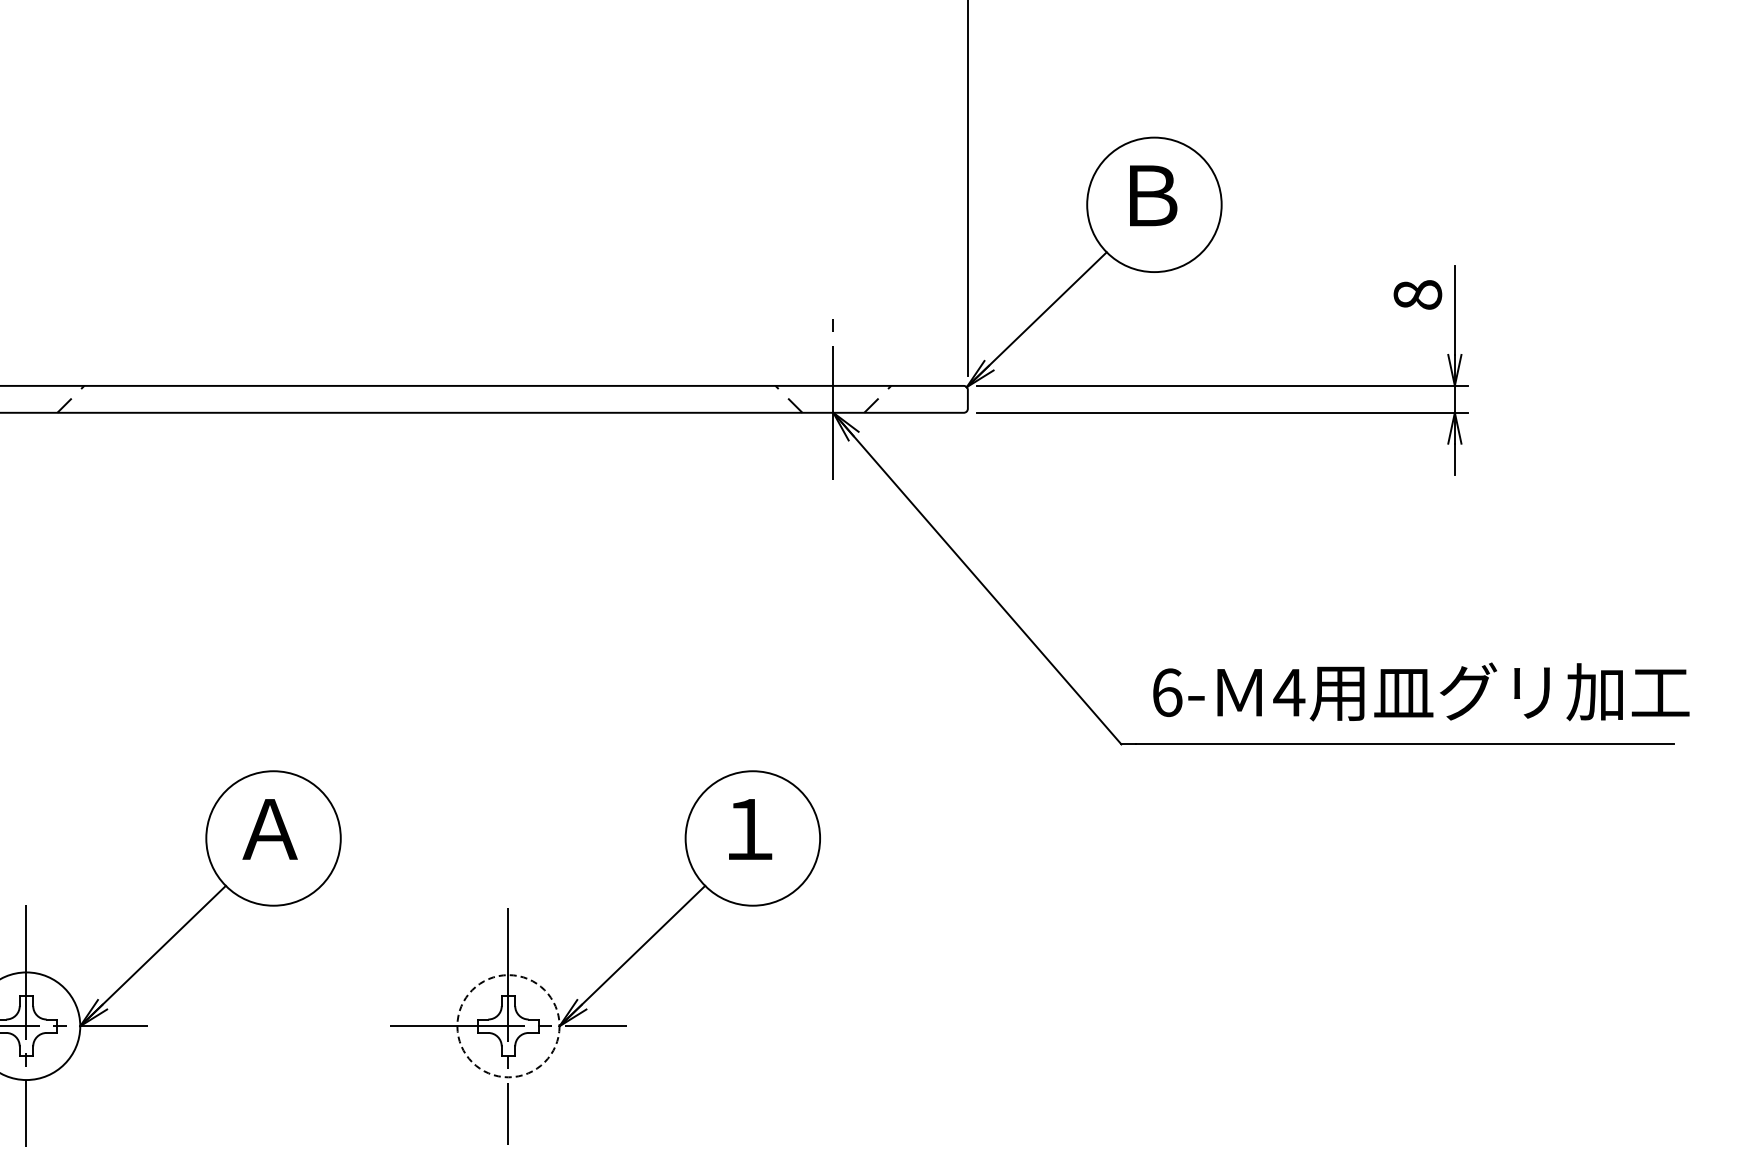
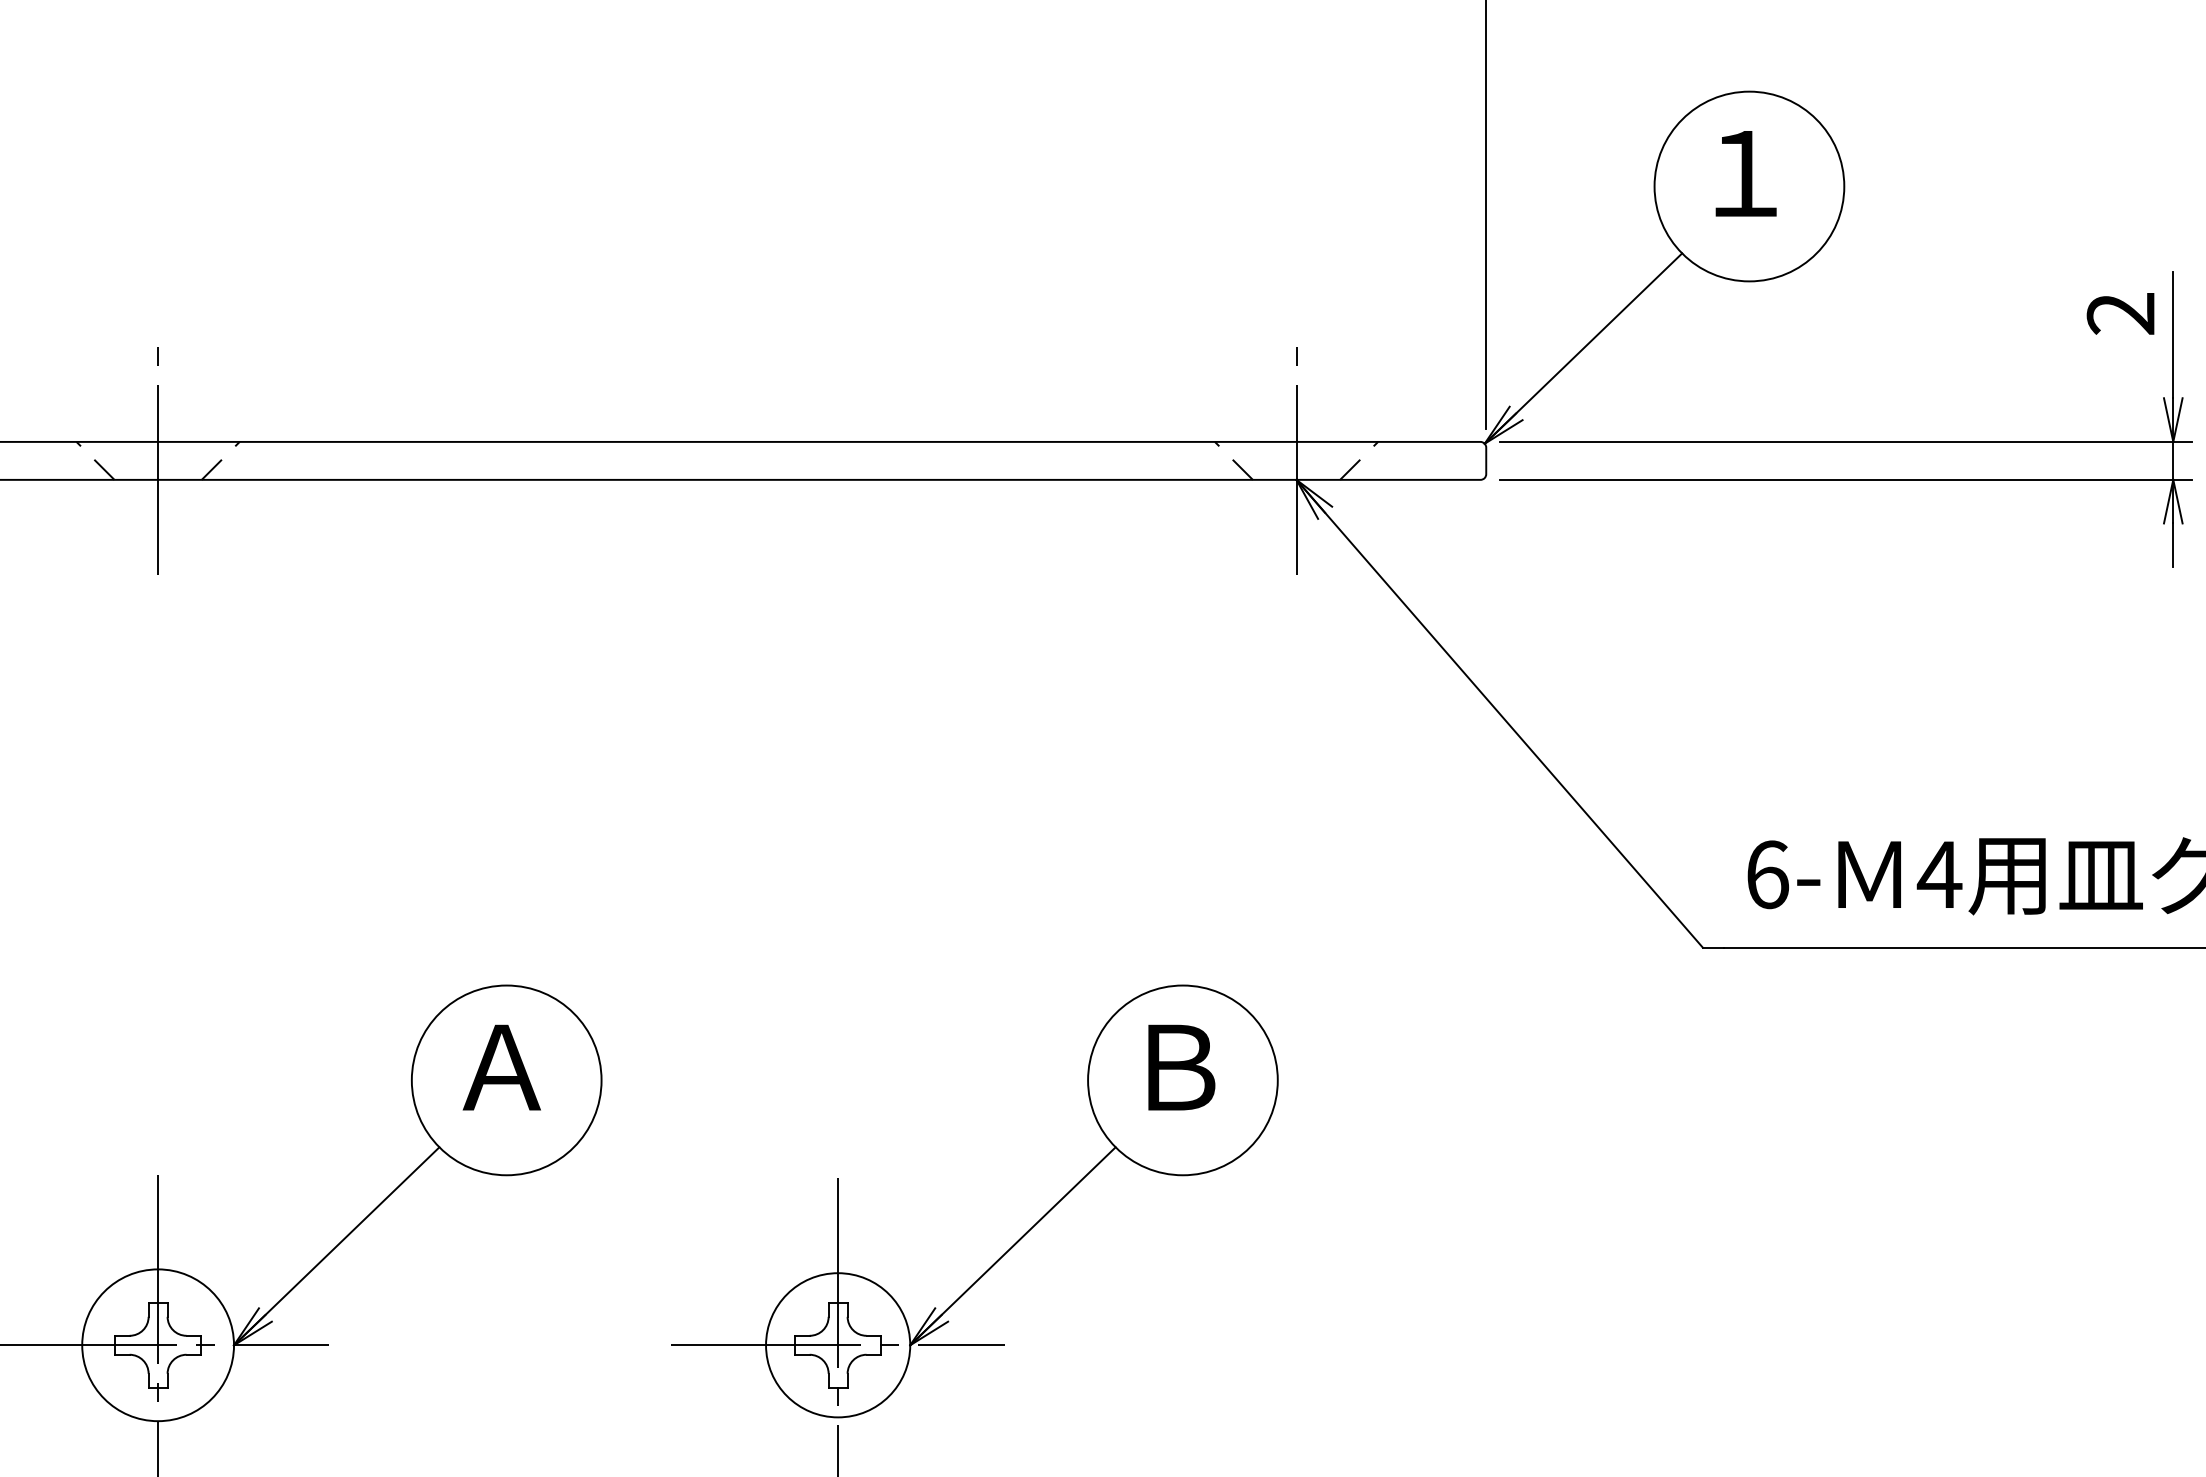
text: (1153, 195) -> (1748, 173), Ｂ -> １
text: (1417, 294) -> (2120, 312), 8 -> 2
line: (26, 399) -> (158, 461), added
text: (751, 829) -> (1180, 1067), １ -> Ｂ
circle: (508, 1026) -> (838, 1345), dashed -> solid

